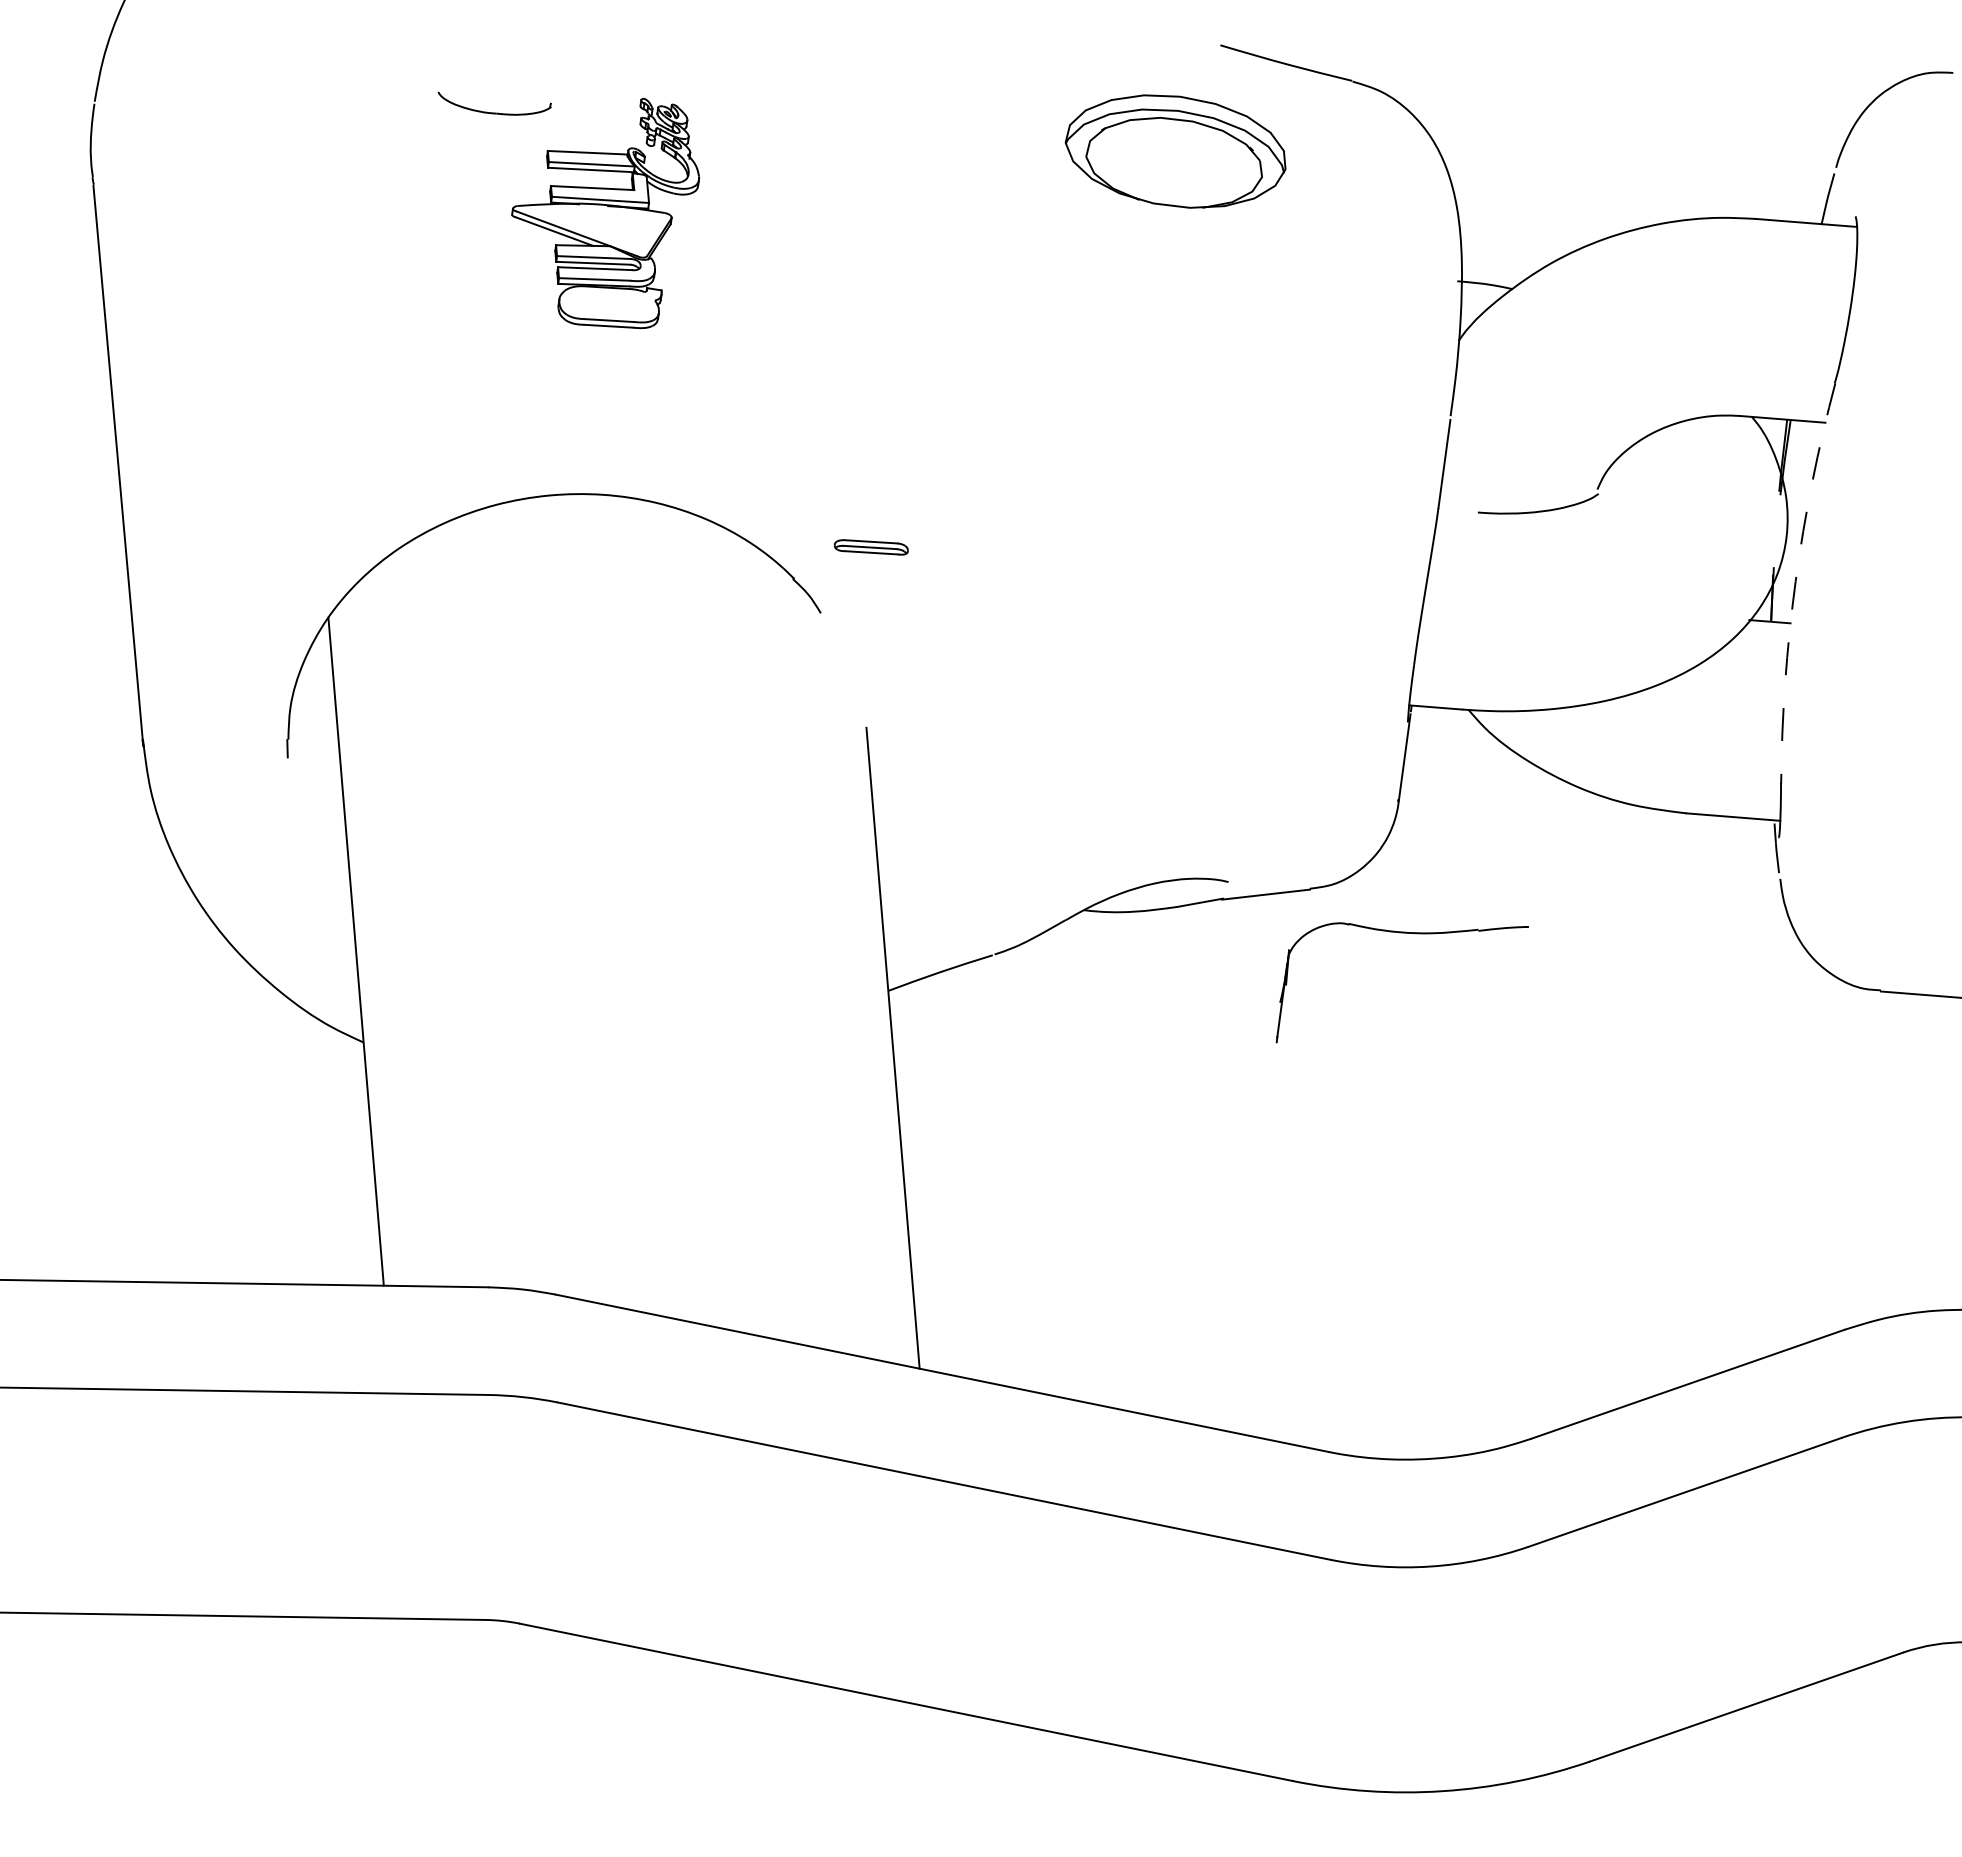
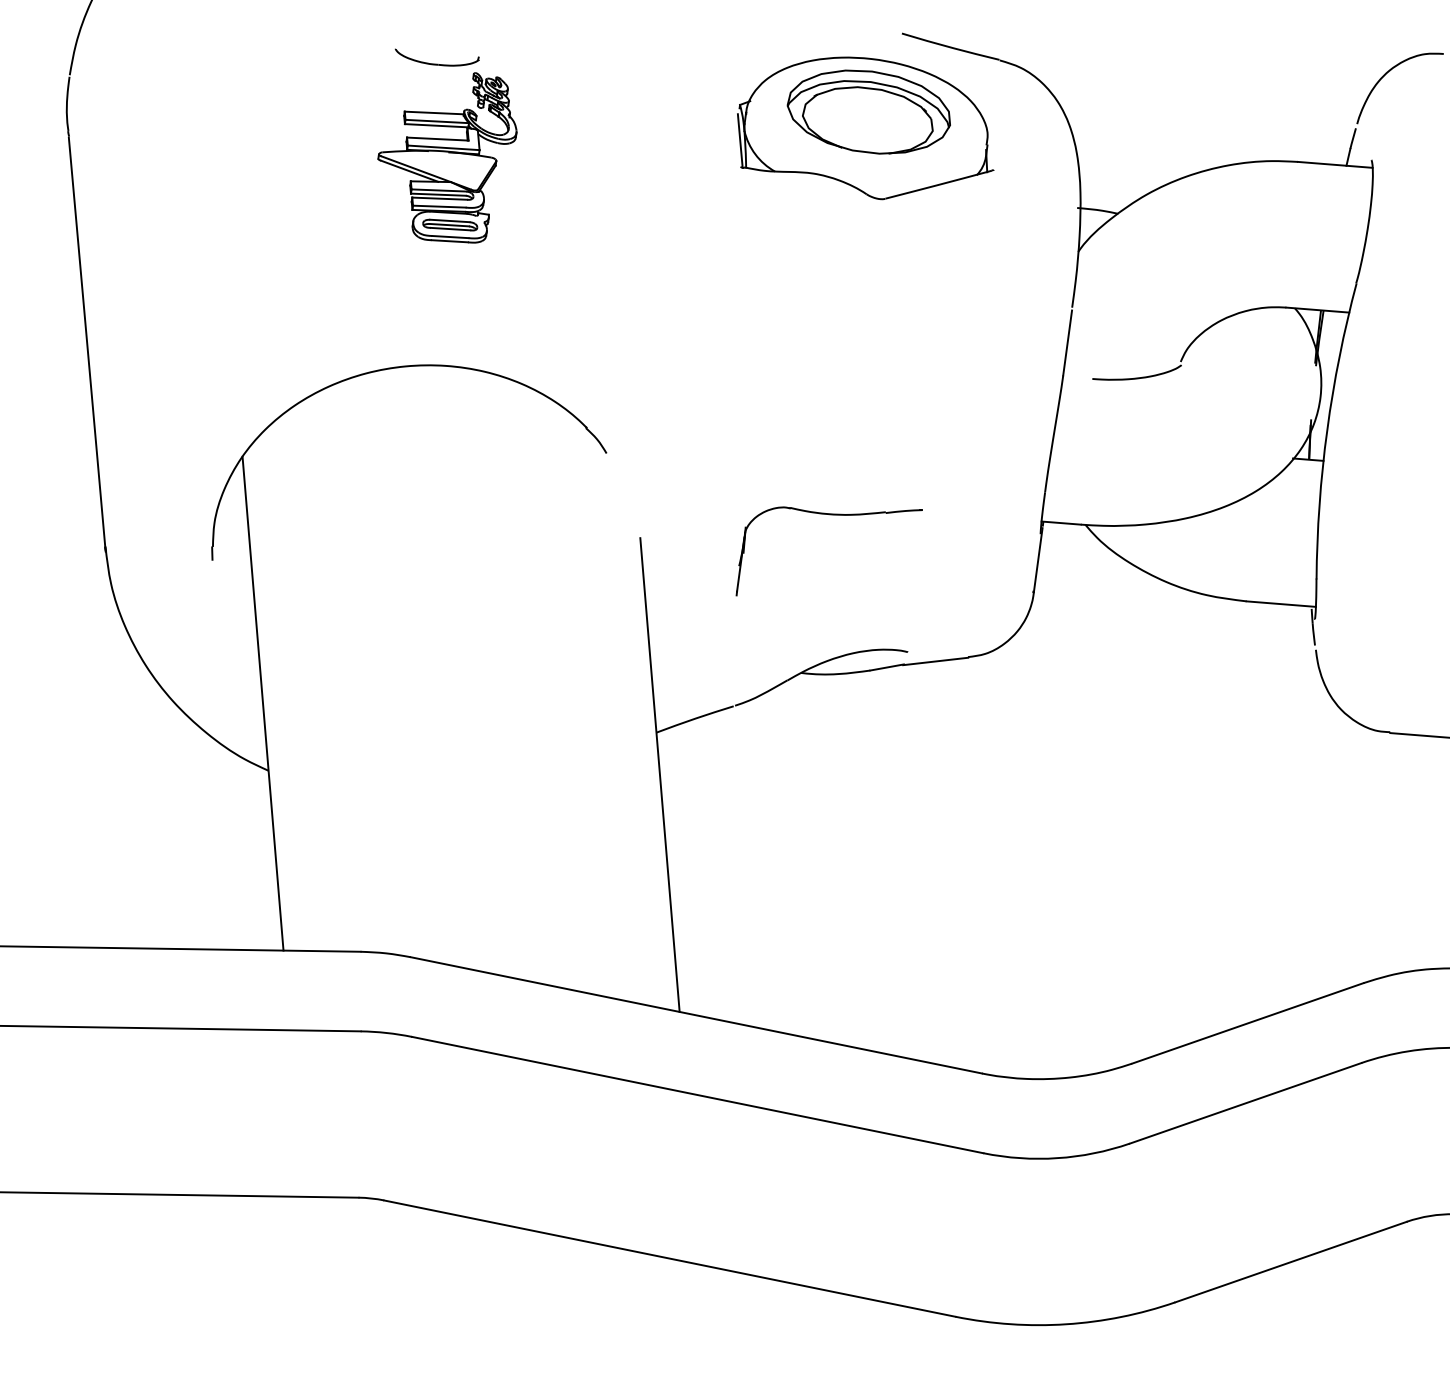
part: (494, 112) -> (437, 64), moved
part: (1171, 173) -> (865, 128), added
part: (870, 547) -> (449, 225), moved
arc: (1795, 581) -> (1327, 429), dashed -> solid
part: (1401, 933) -> (828, 514), moved

